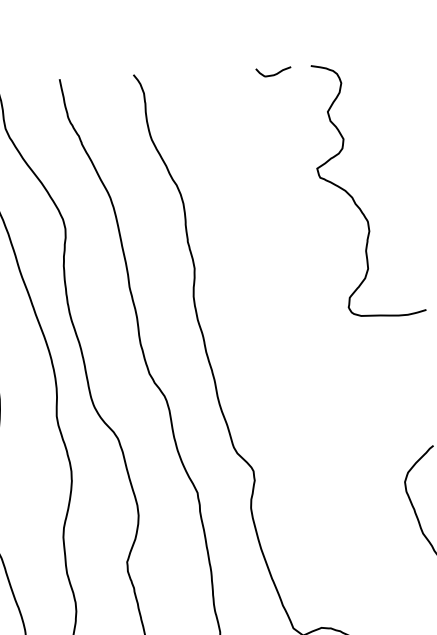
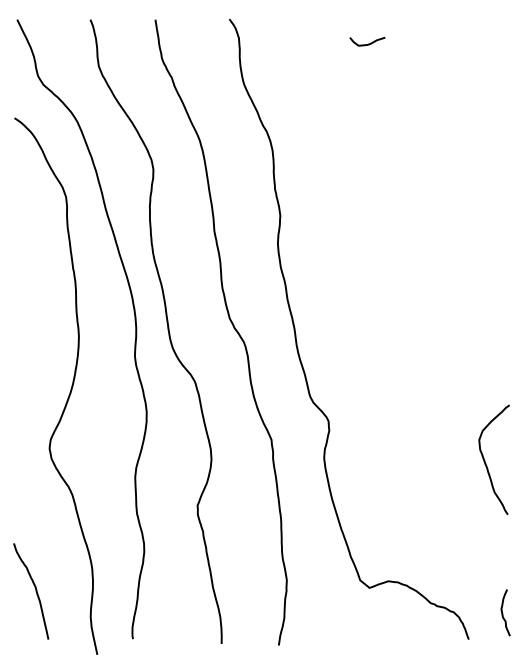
curve: (274, 73) -> (368, 43), moved
curve: (354, 198) -> (443, 154), removed

